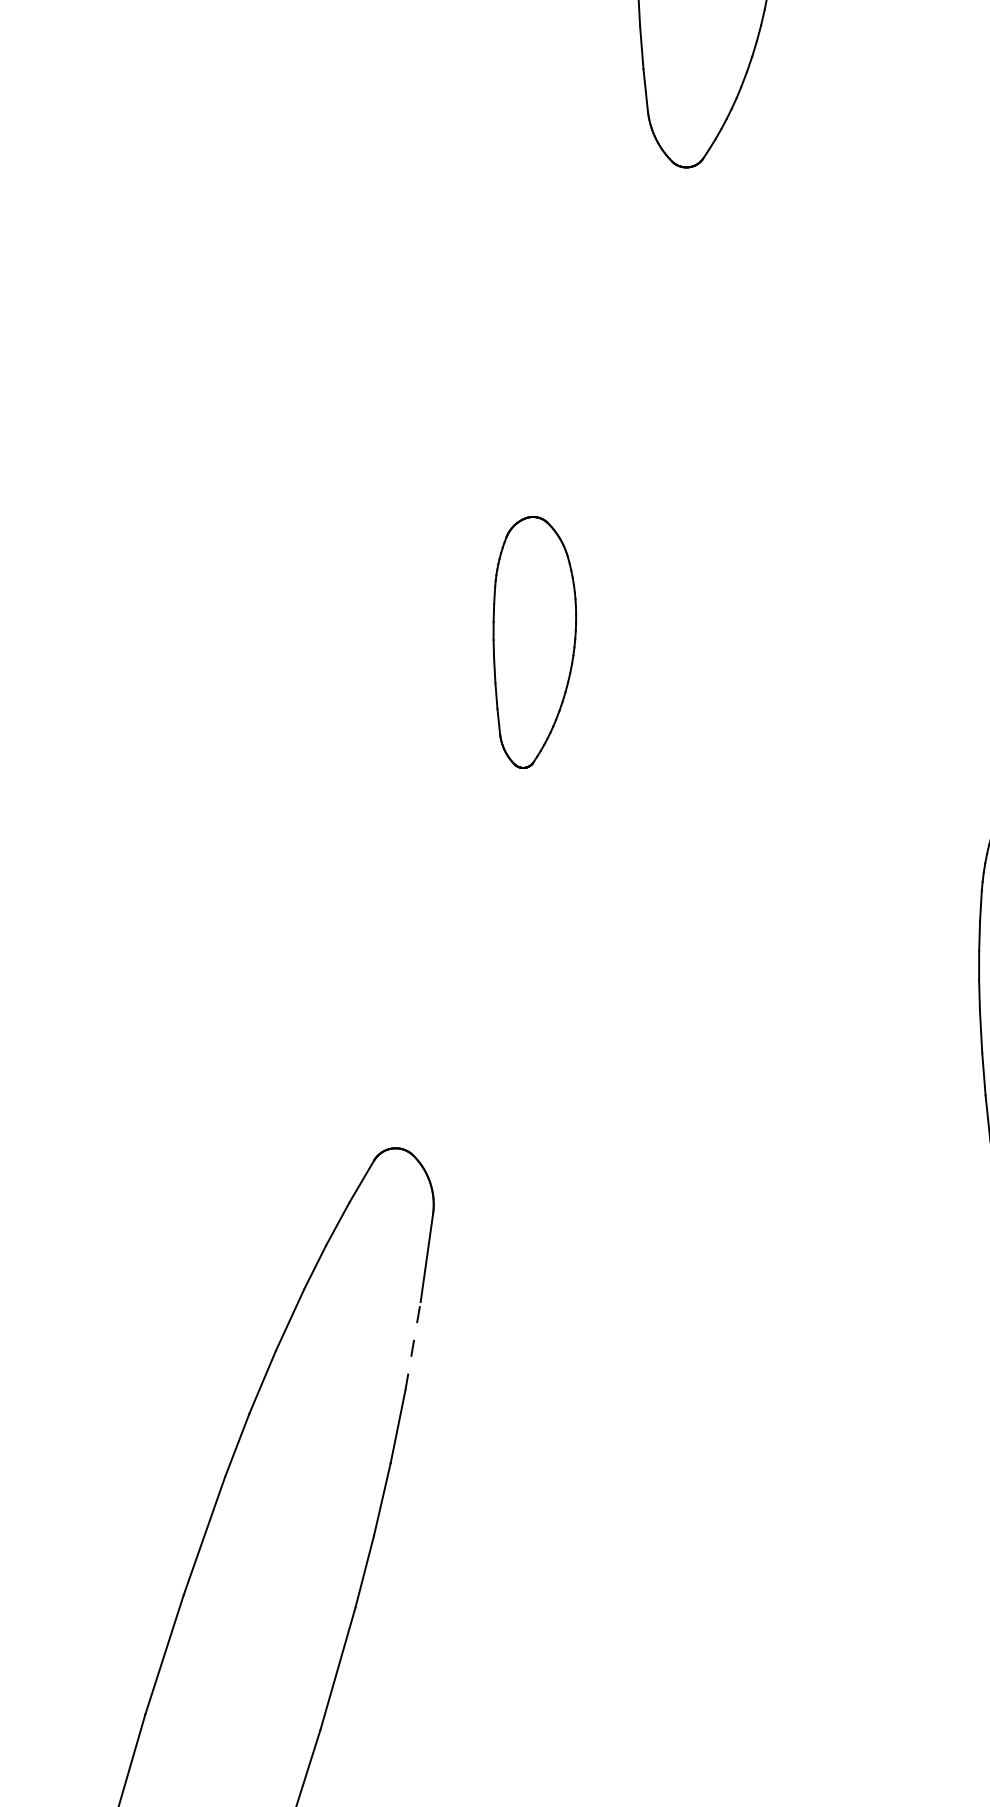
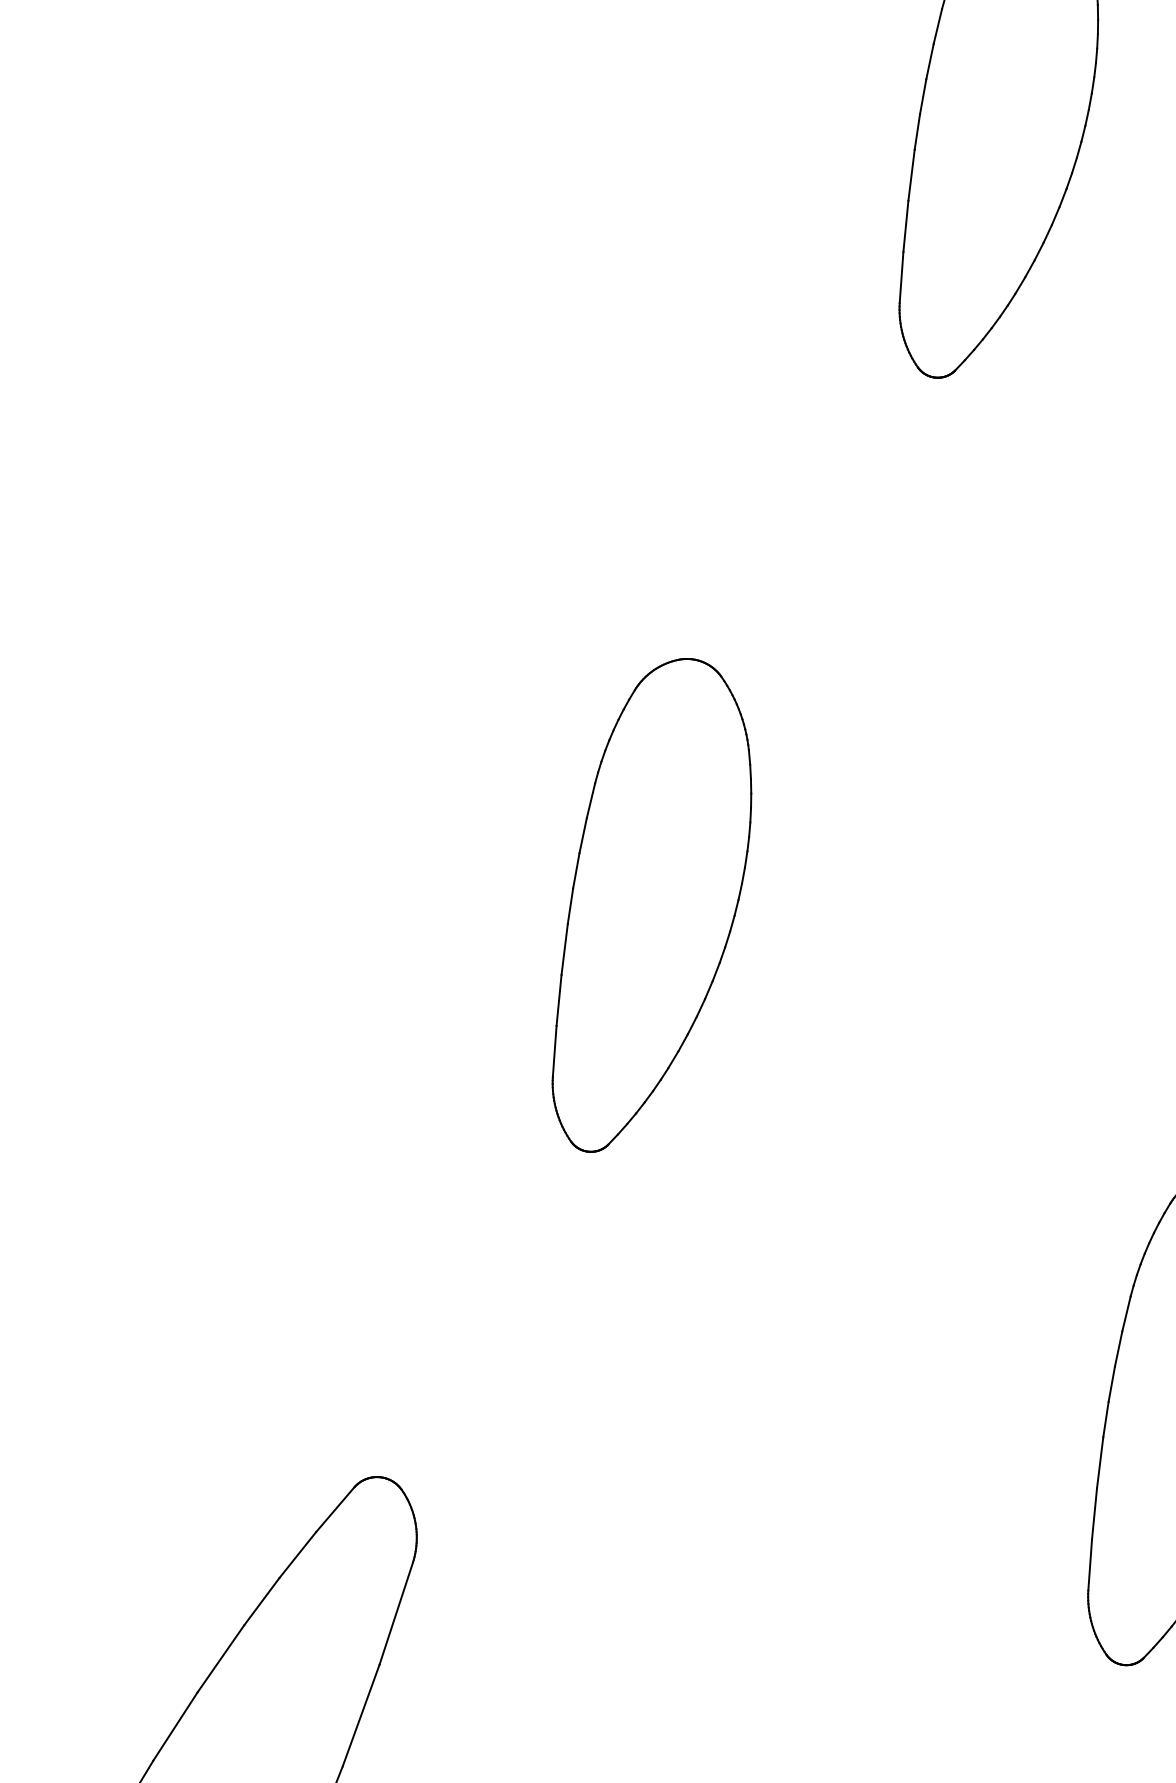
part: (534, 642) -> (653, 907), size x1.67
line: (413, 1346) -> (361, 1715), dashed -> solid

